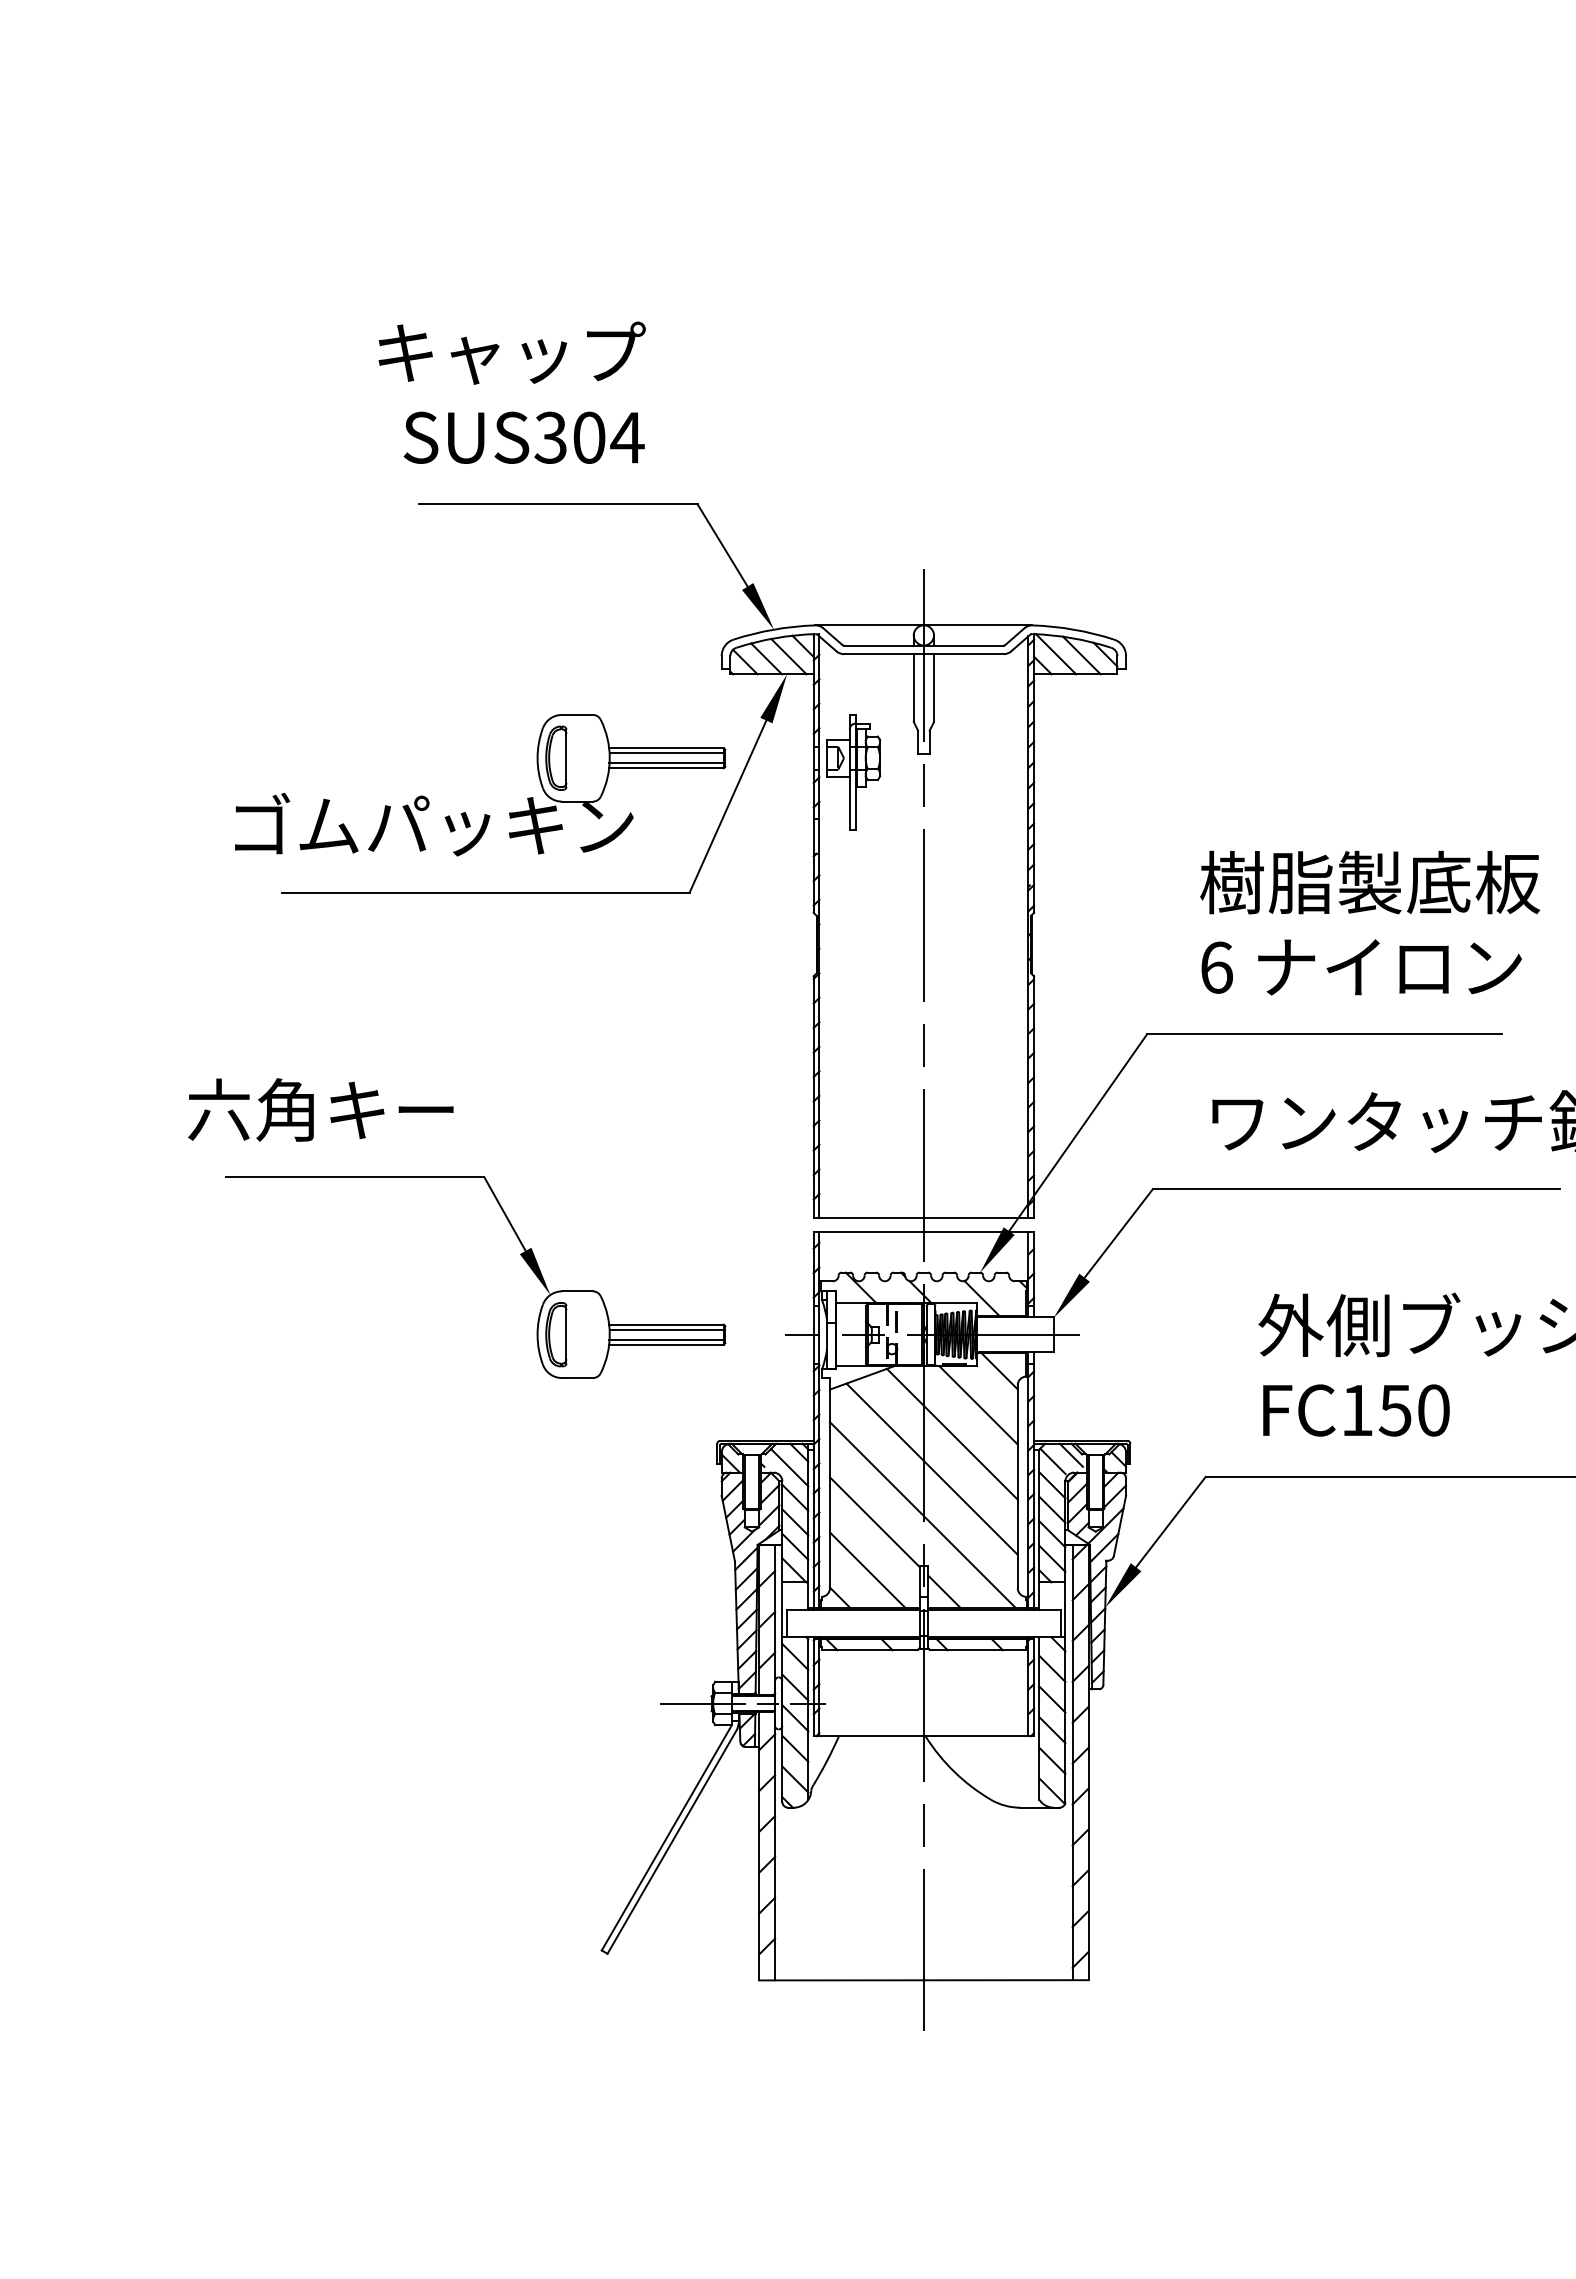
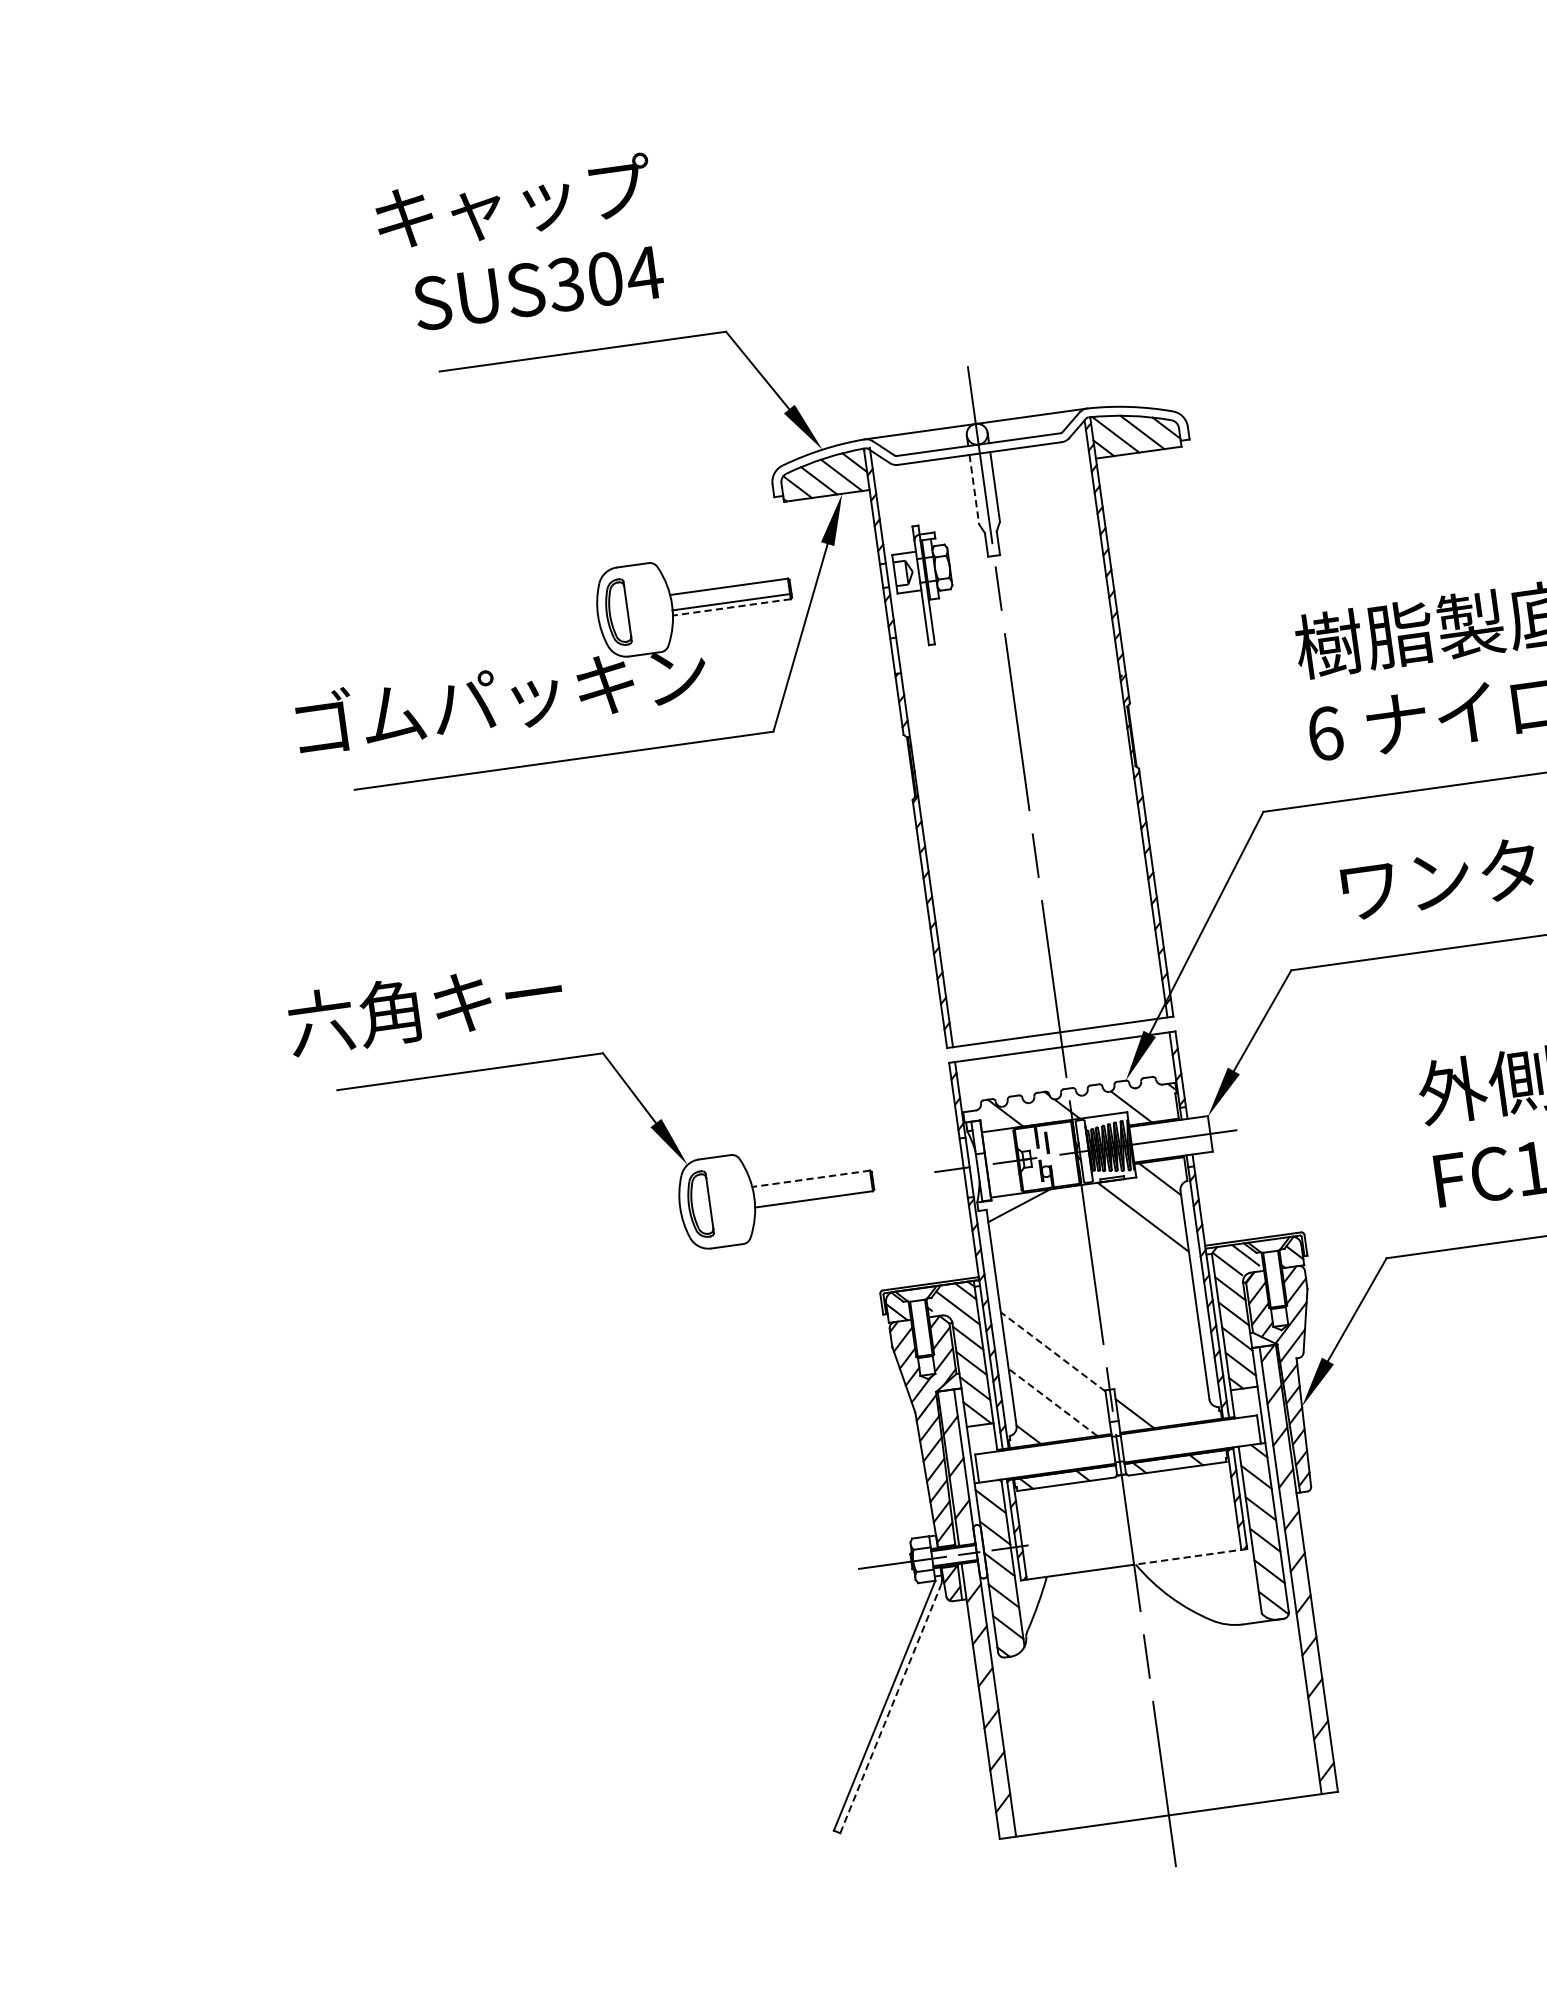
line: (913, 688) -> (974, 490), solid -> dashed
line: (667, 753) -> (730, 592), removed
line: (666, 768) -> (731, 607), solid -> dashed
line: (666, 1324) -> (811, 1178), solid -> dashed
line: (667, 1329) -> (812, 1183), removed
line: (667, 1339) -> (814, 1193), removed
line: (951, 1433) -> (1119, 1249), removed
line: (931, 1468) -> (1103, 1288), removed
line: (923, 1515) -> (1102, 1338), removed
line: (874, 1521) -> (1052, 1351), solid -> dashed
line: (867, 1570) -> (1052, 1402), solid -> dashed
line: (978, 1736) -> (1190, 1557), solid -> dashed
line: (672, 1841) -> (890, 1708), solid -> dashed

